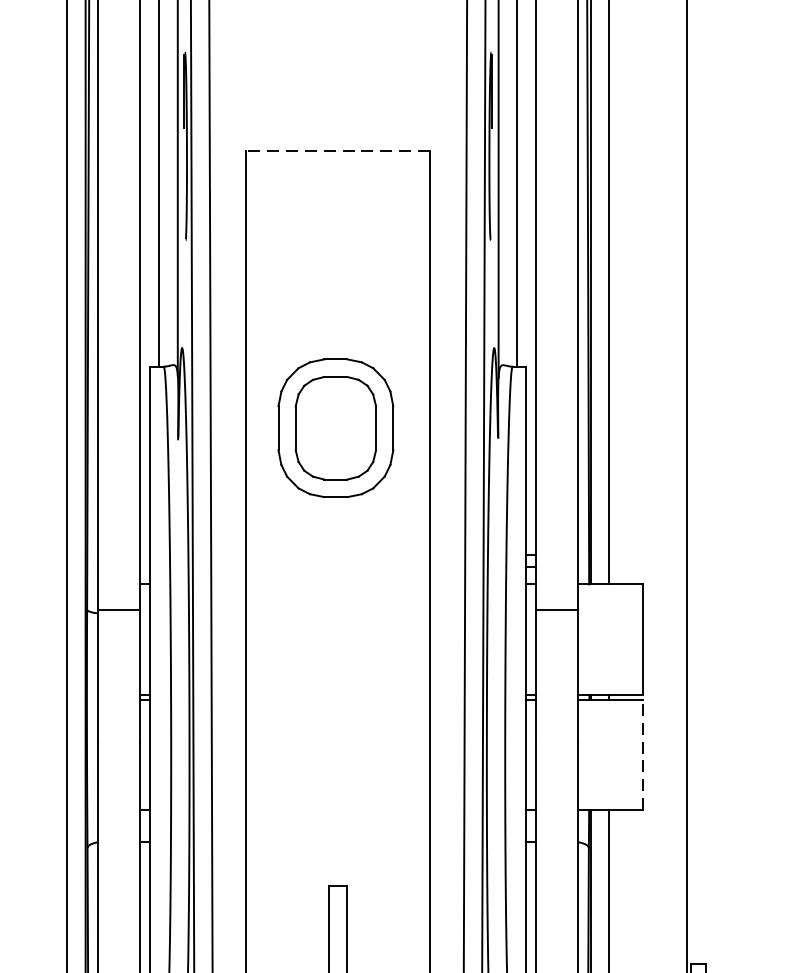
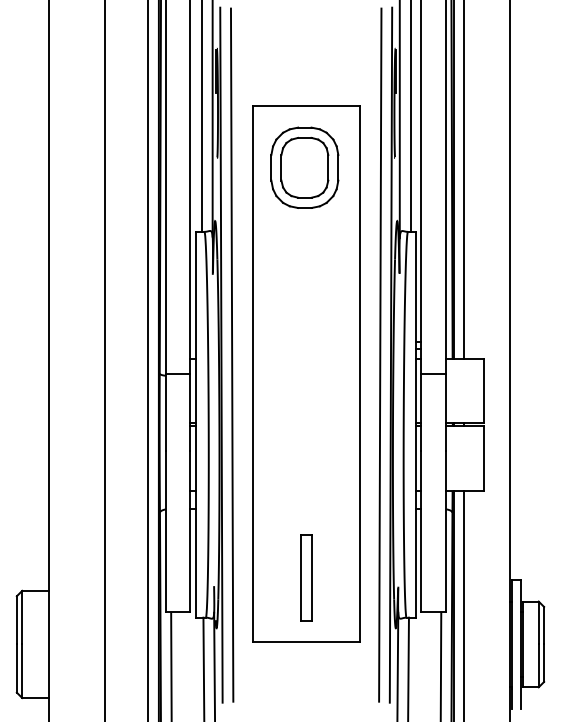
line: (338, 151) -> (306, 106), dashed -> solid
part: (335, 427) -> (304, 167), moved
line: (643, 753) -> (484, 457), dashed -> solid

